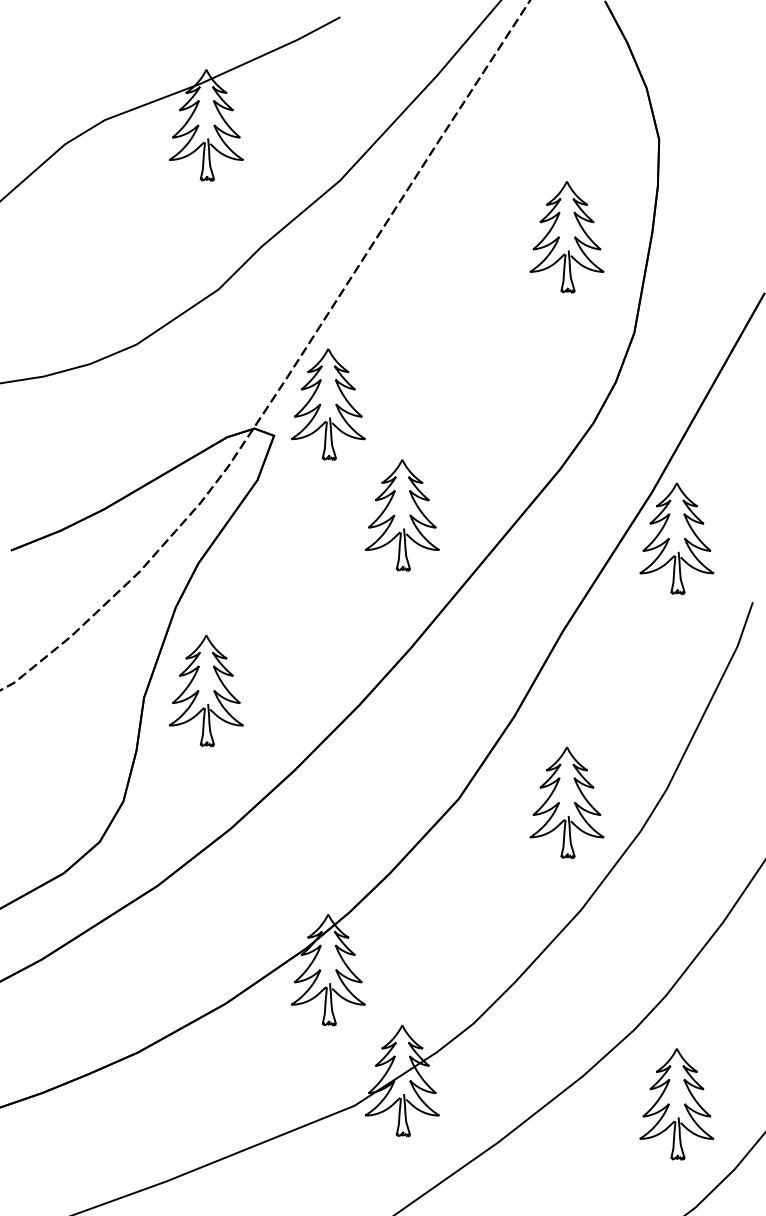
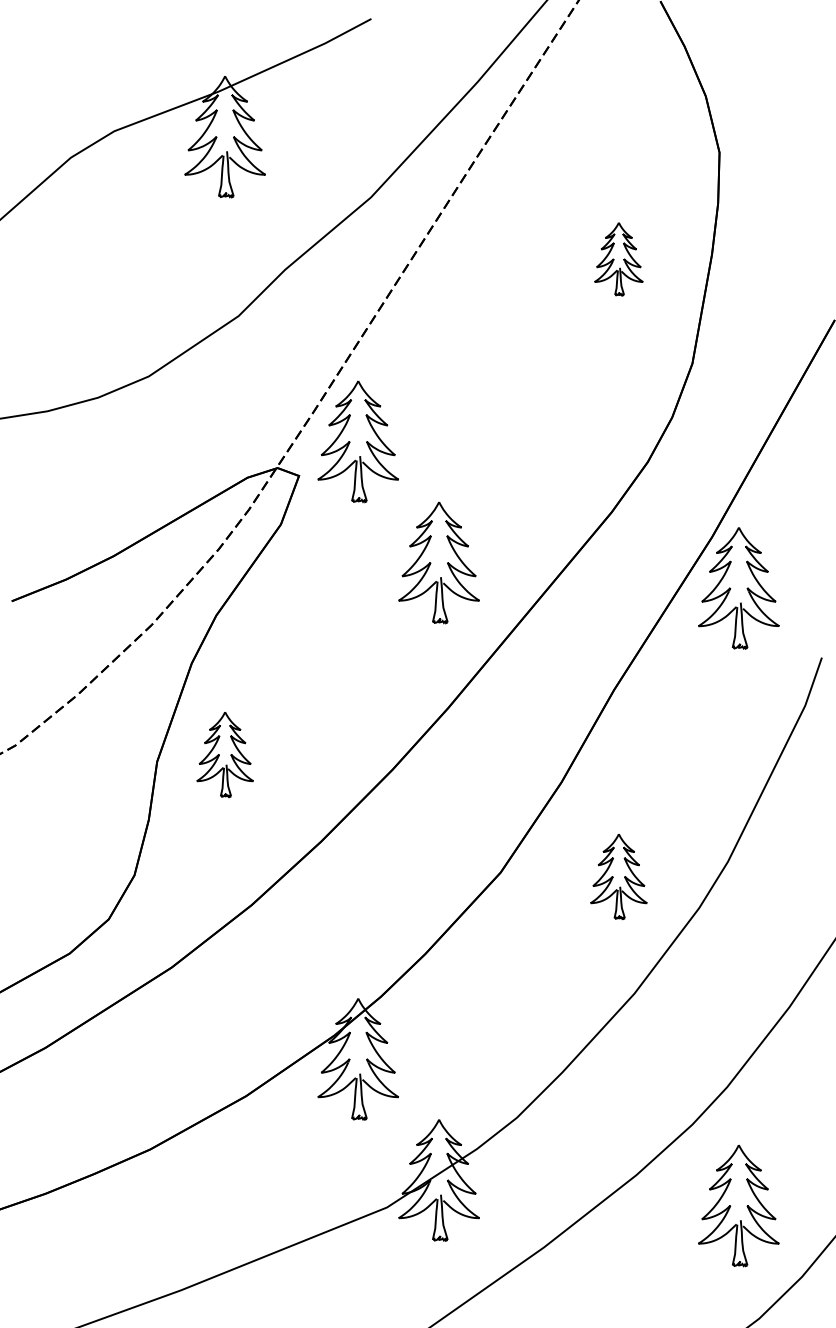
part: (566, 237) -> (618, 259), size x0.6
part: (206, 691) -> (225, 755), size x0.7
part: (566, 802) -> (618, 876), size x0.7

